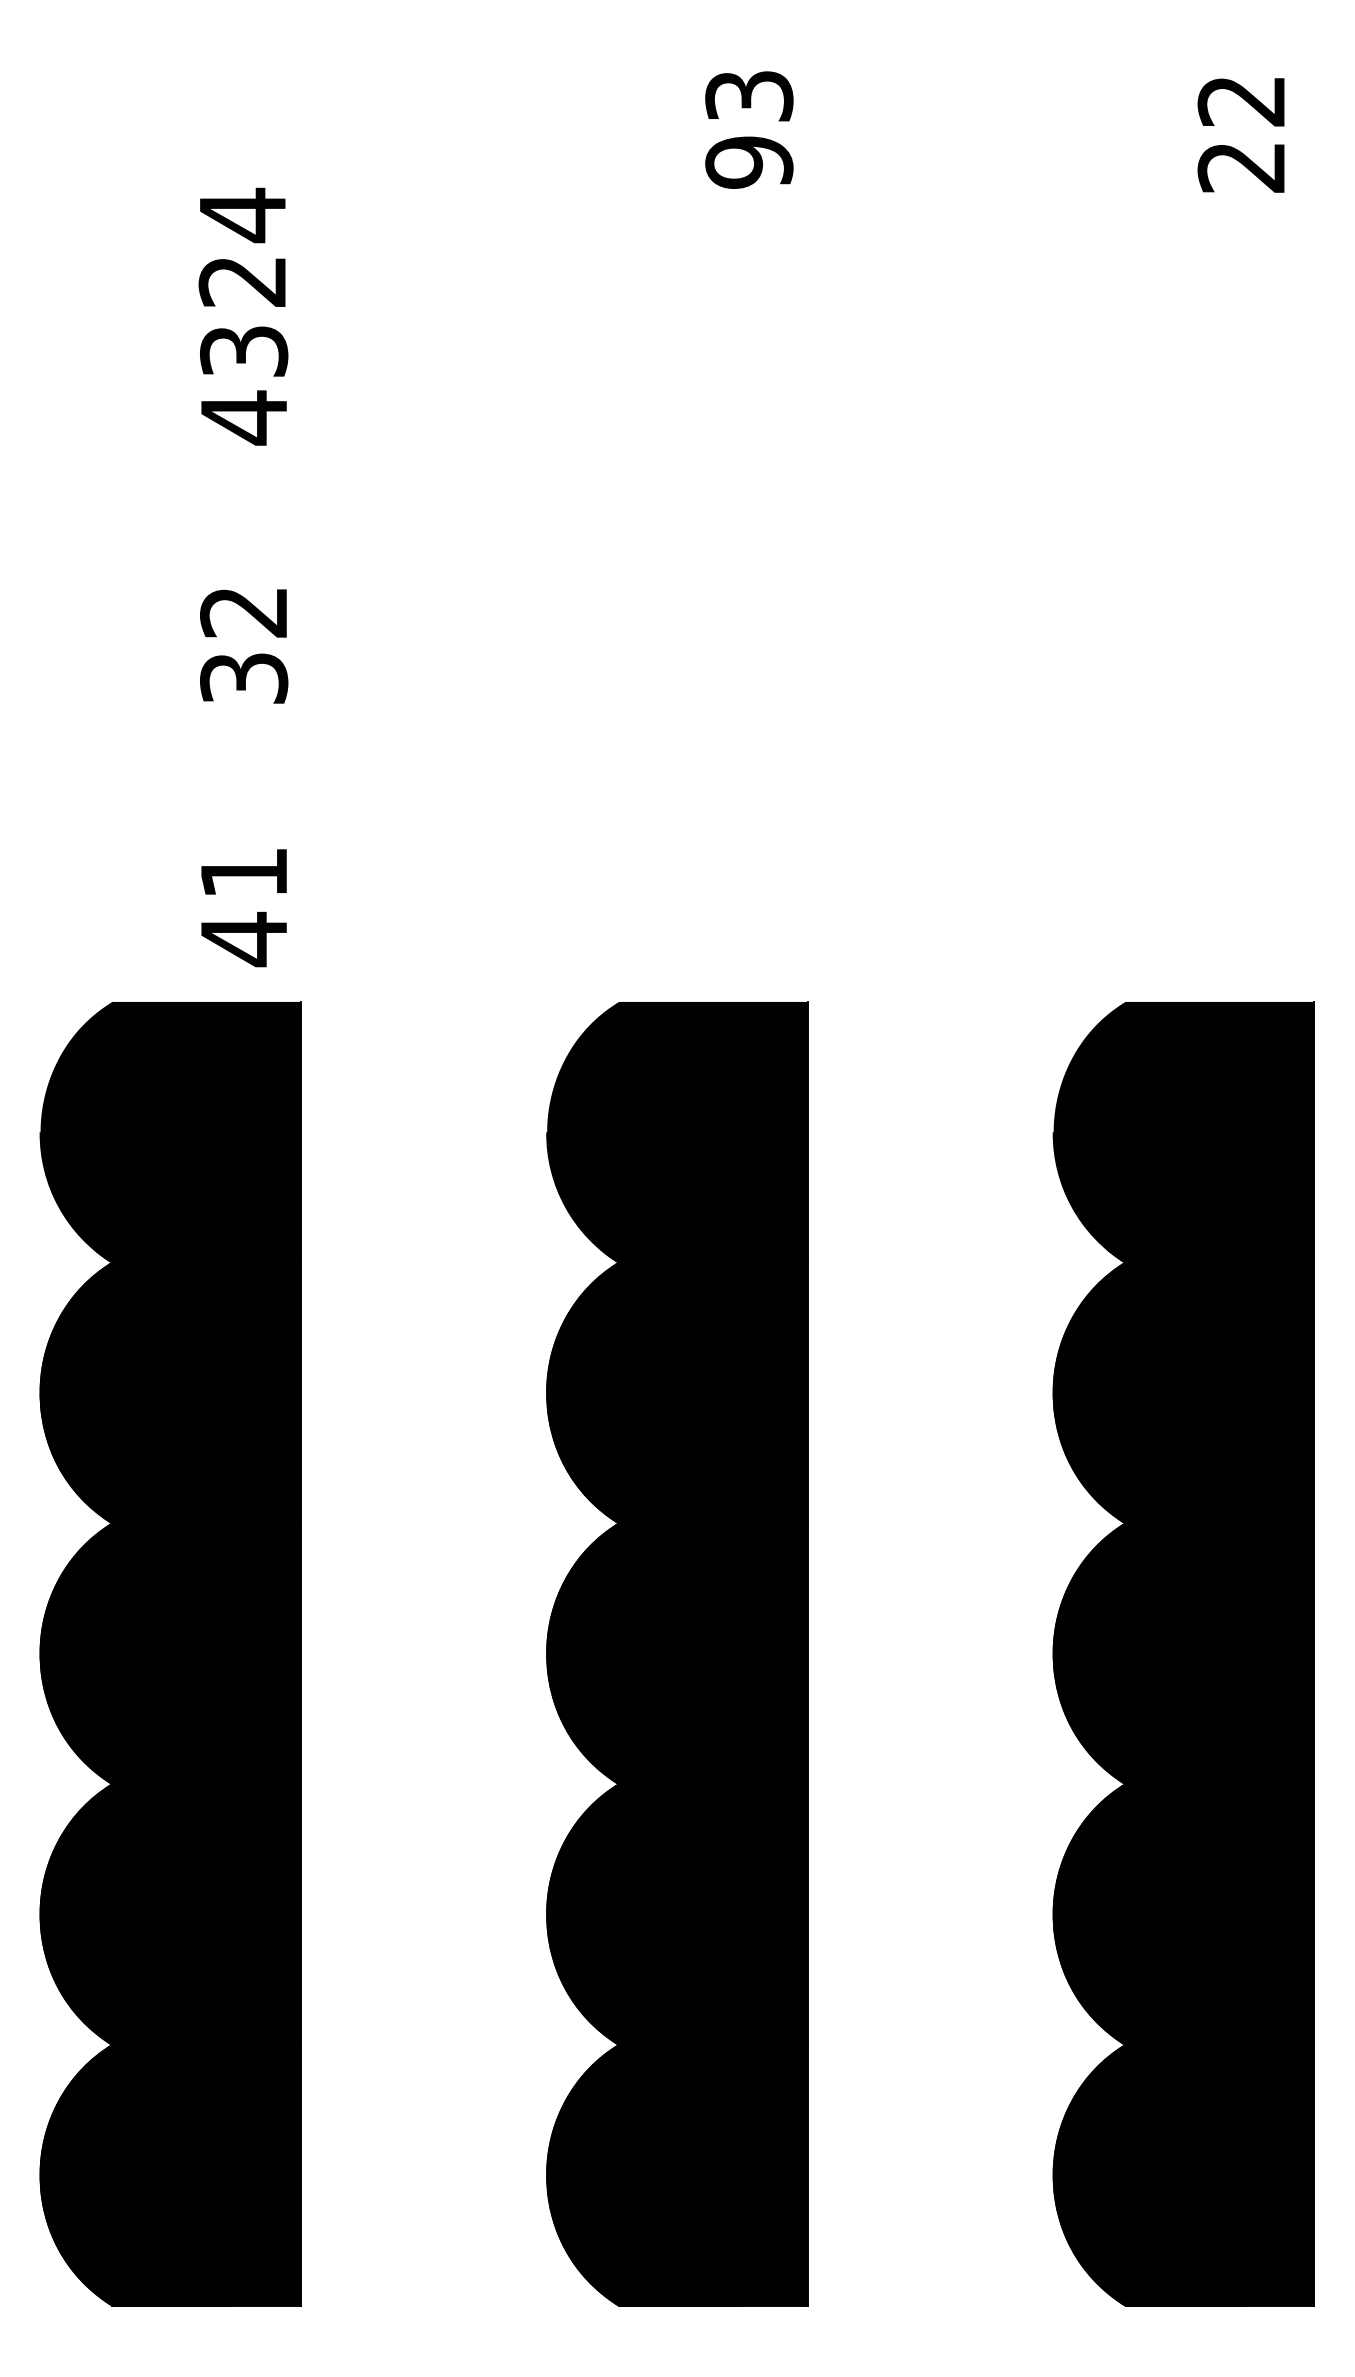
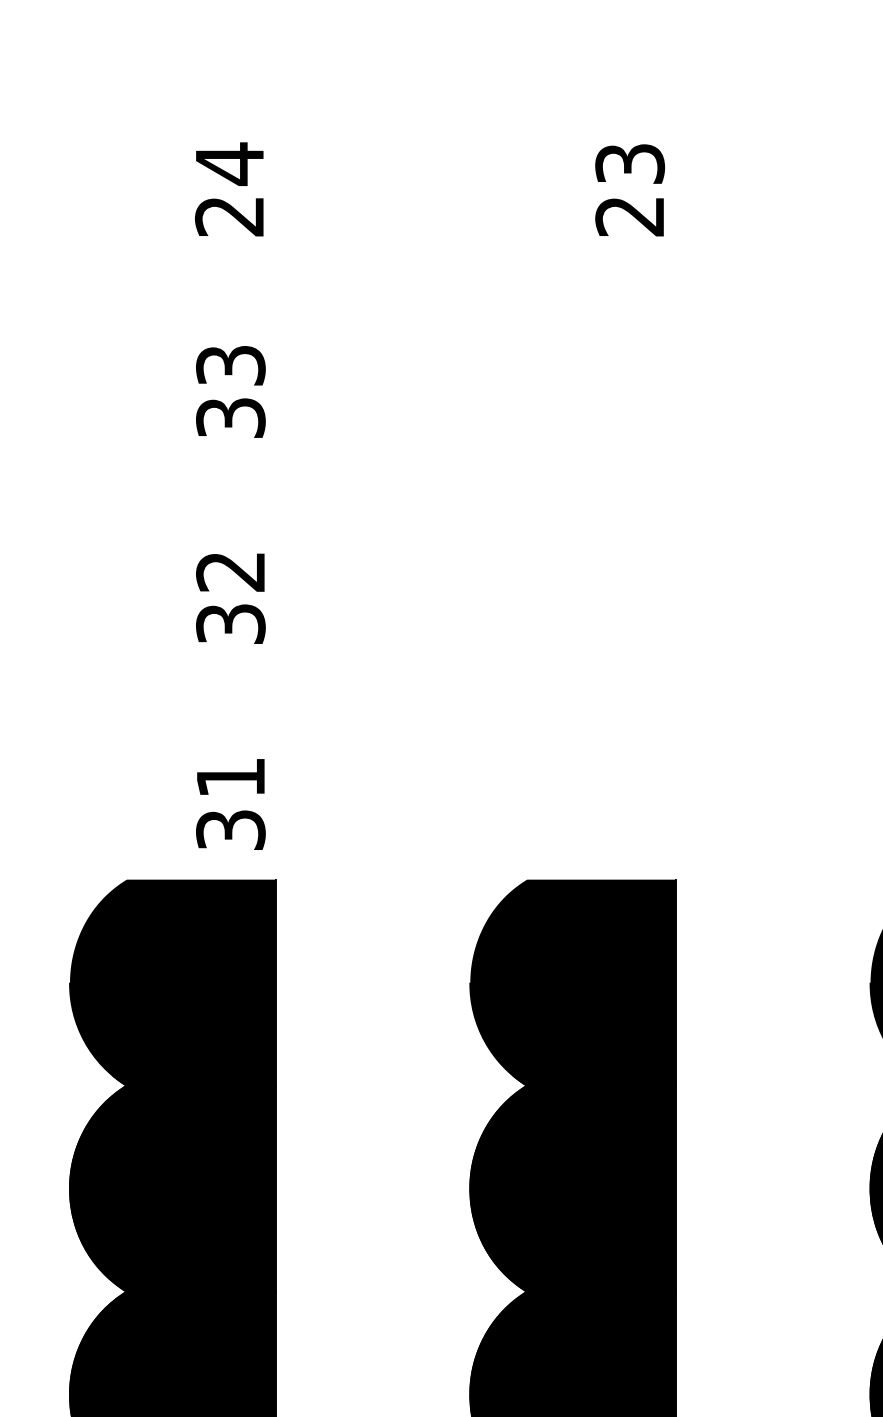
text: (749, 162) -> (630, 216), 93 -> 23
text: (241, 246) -> (228, 188), moved
text: (244, 417) -> (231, 417), 43 -> 33
text: (244, 939) -> (231, 830), 41 -> 31

